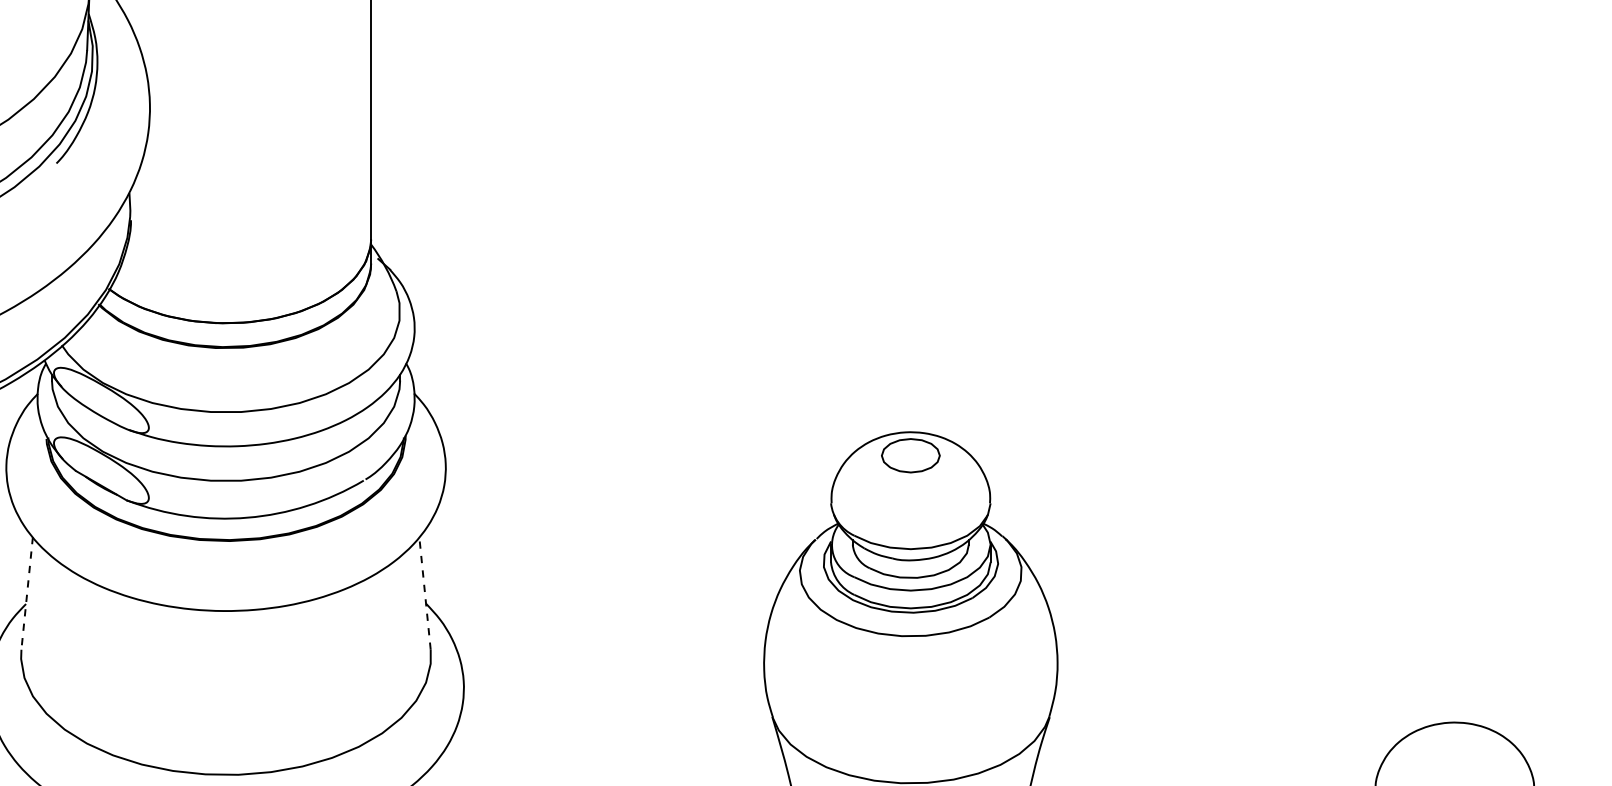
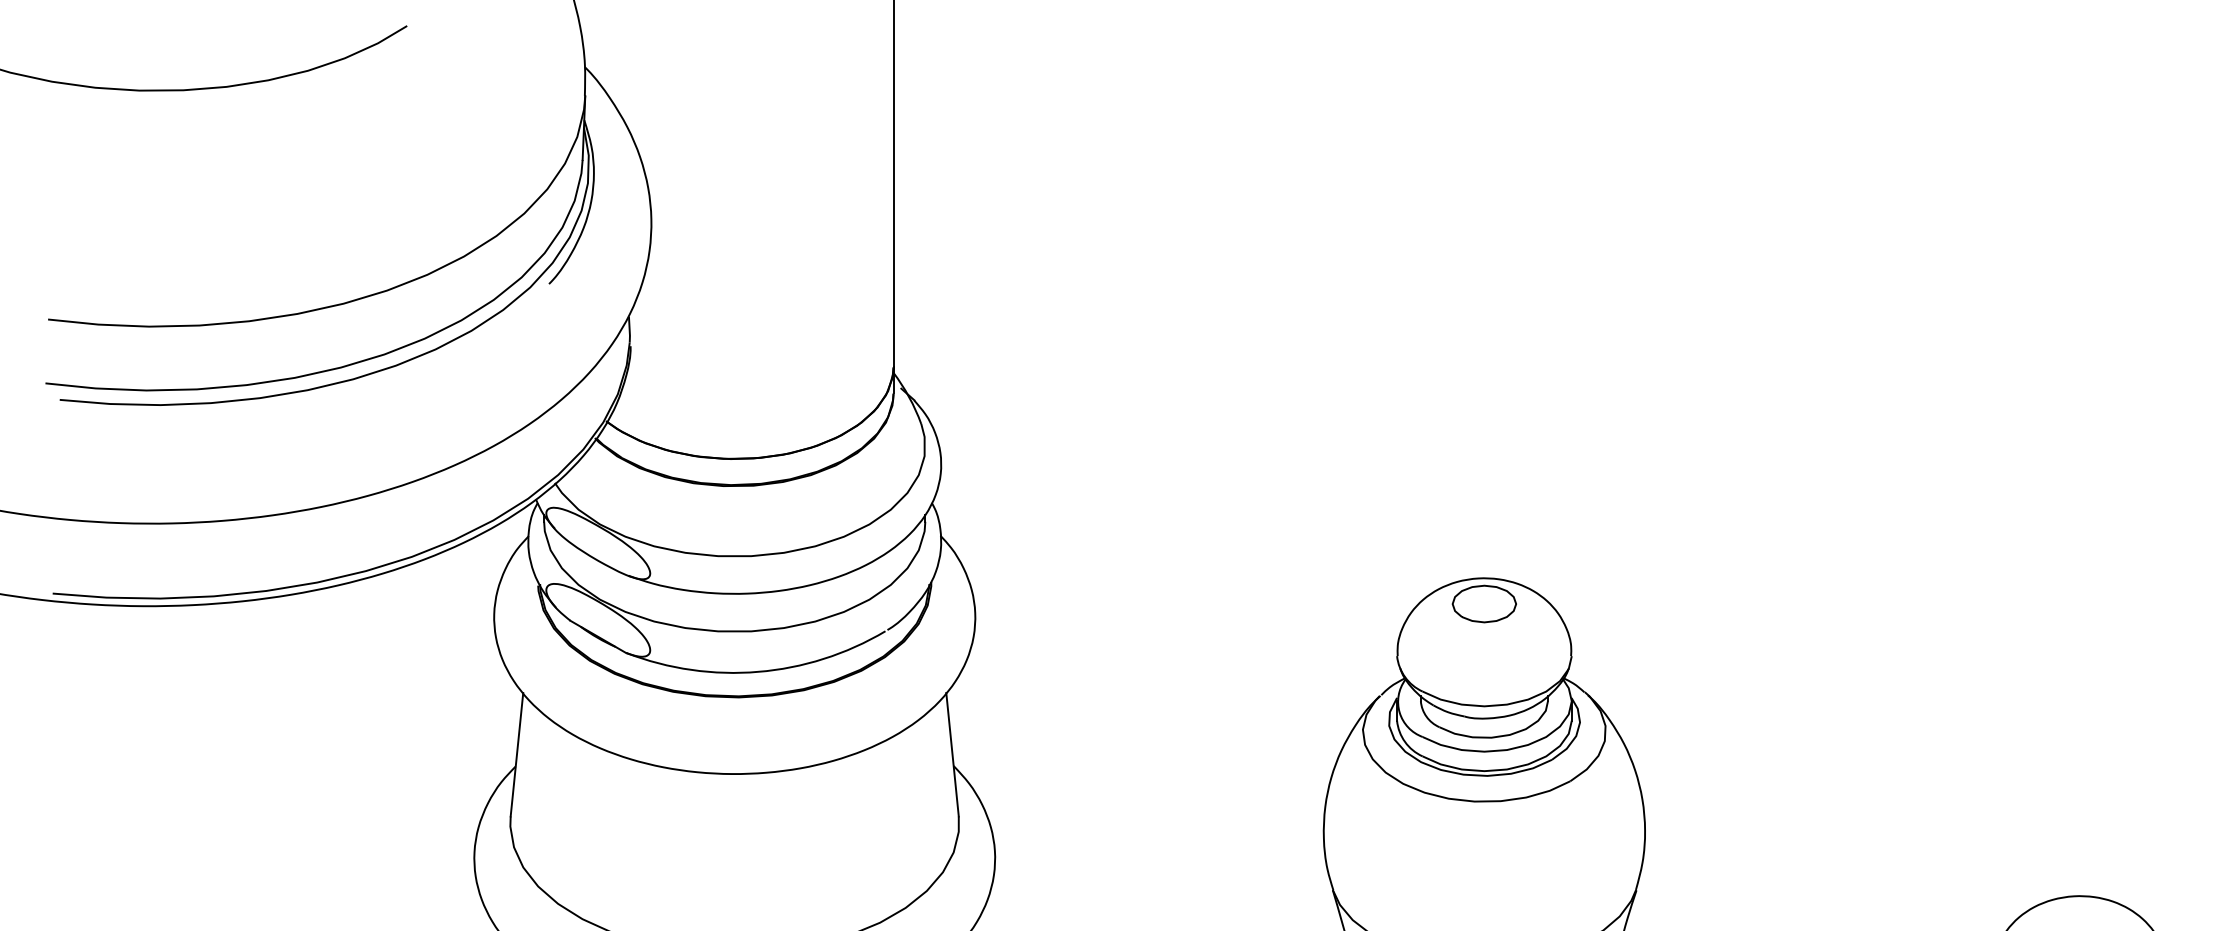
line: (424, 593) -> (952, 754), dashed -> solid
line: (26, 594) -> (516, 755), dashed -> solid

